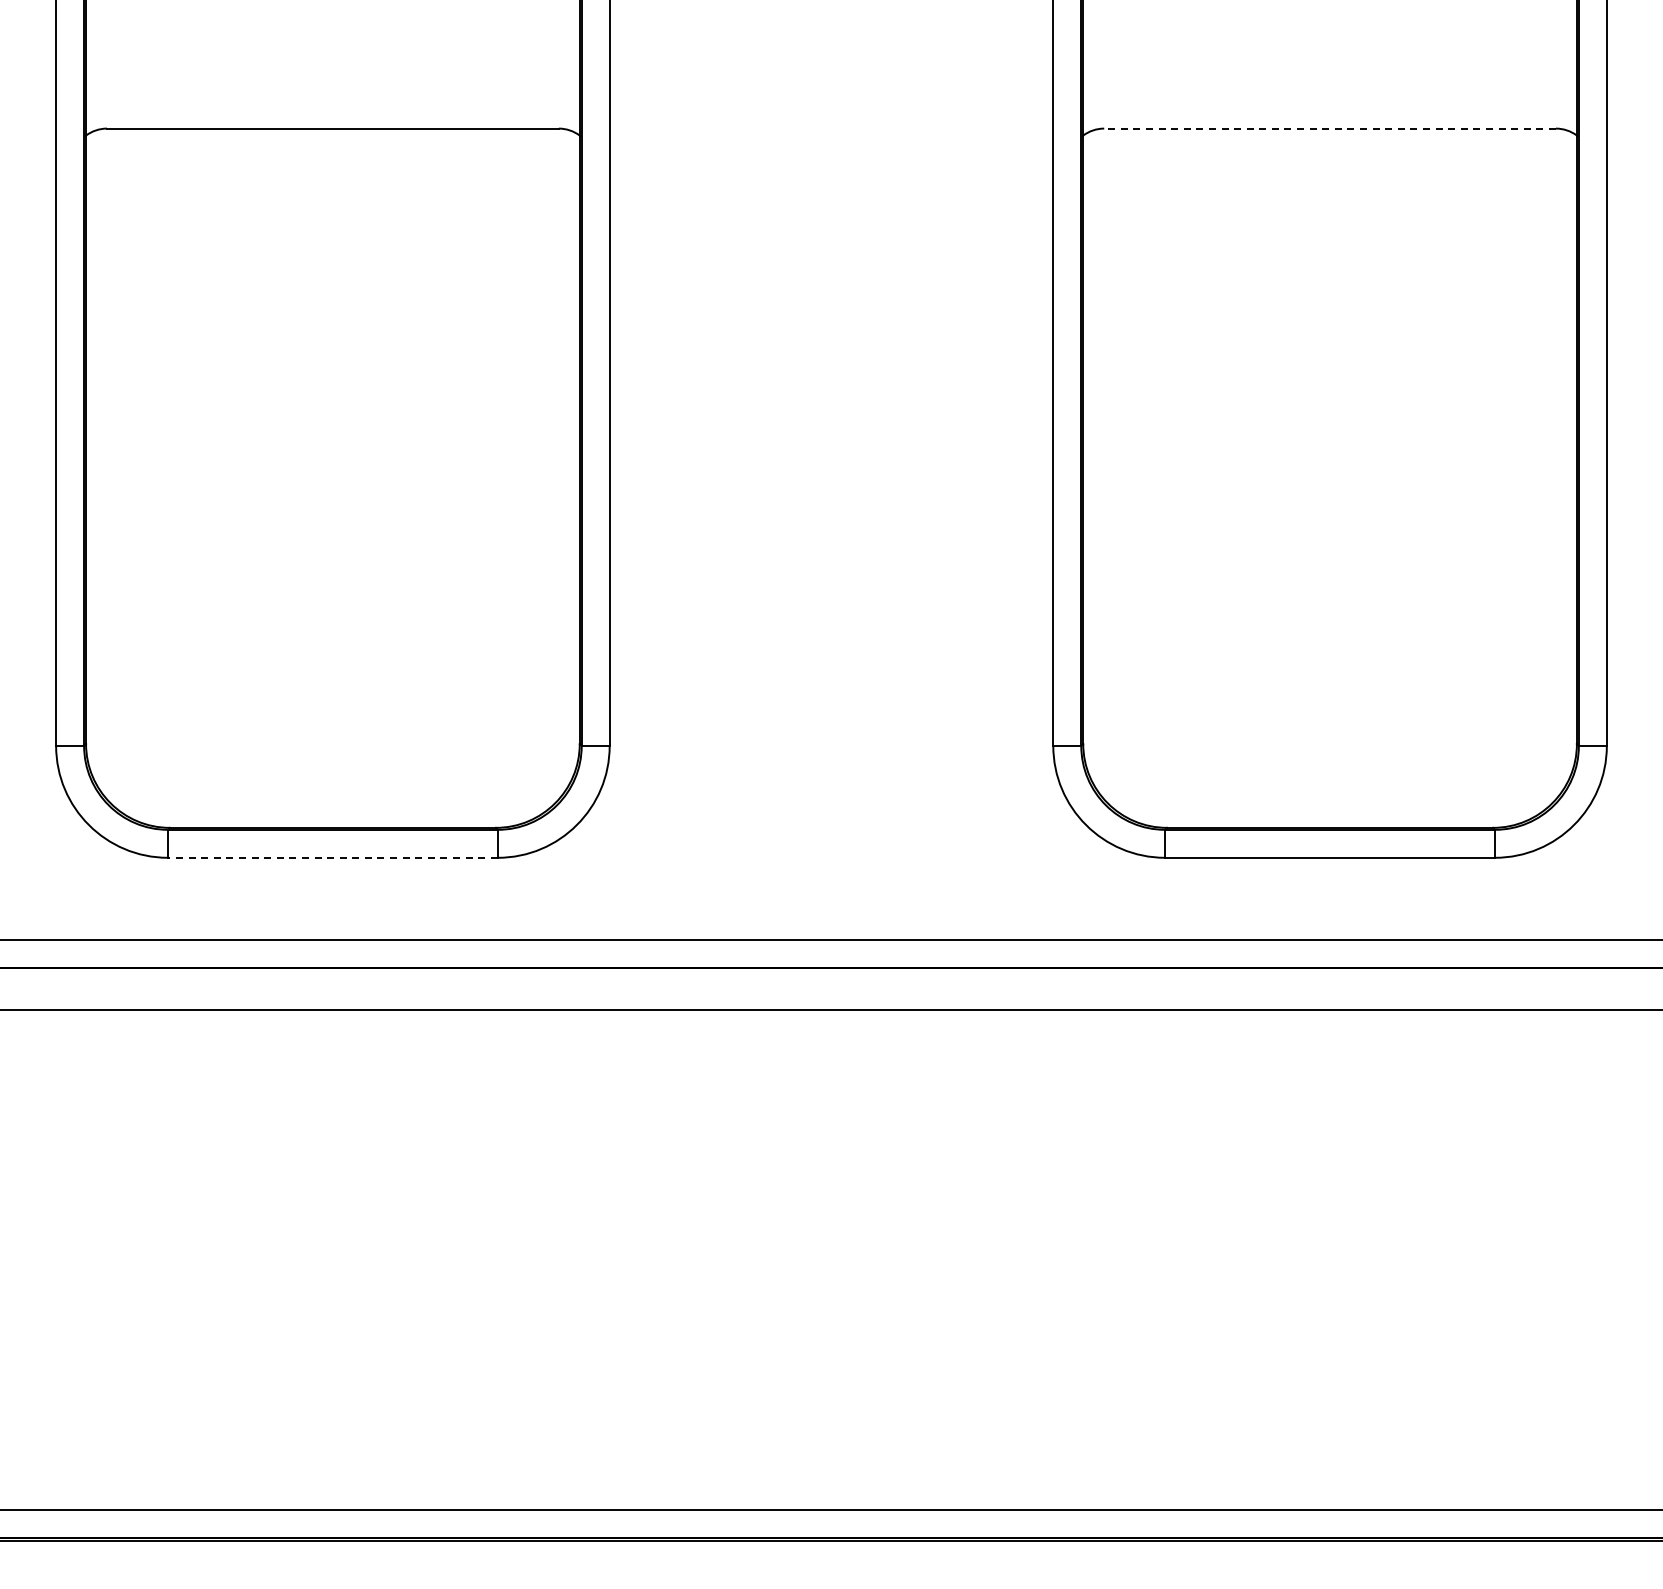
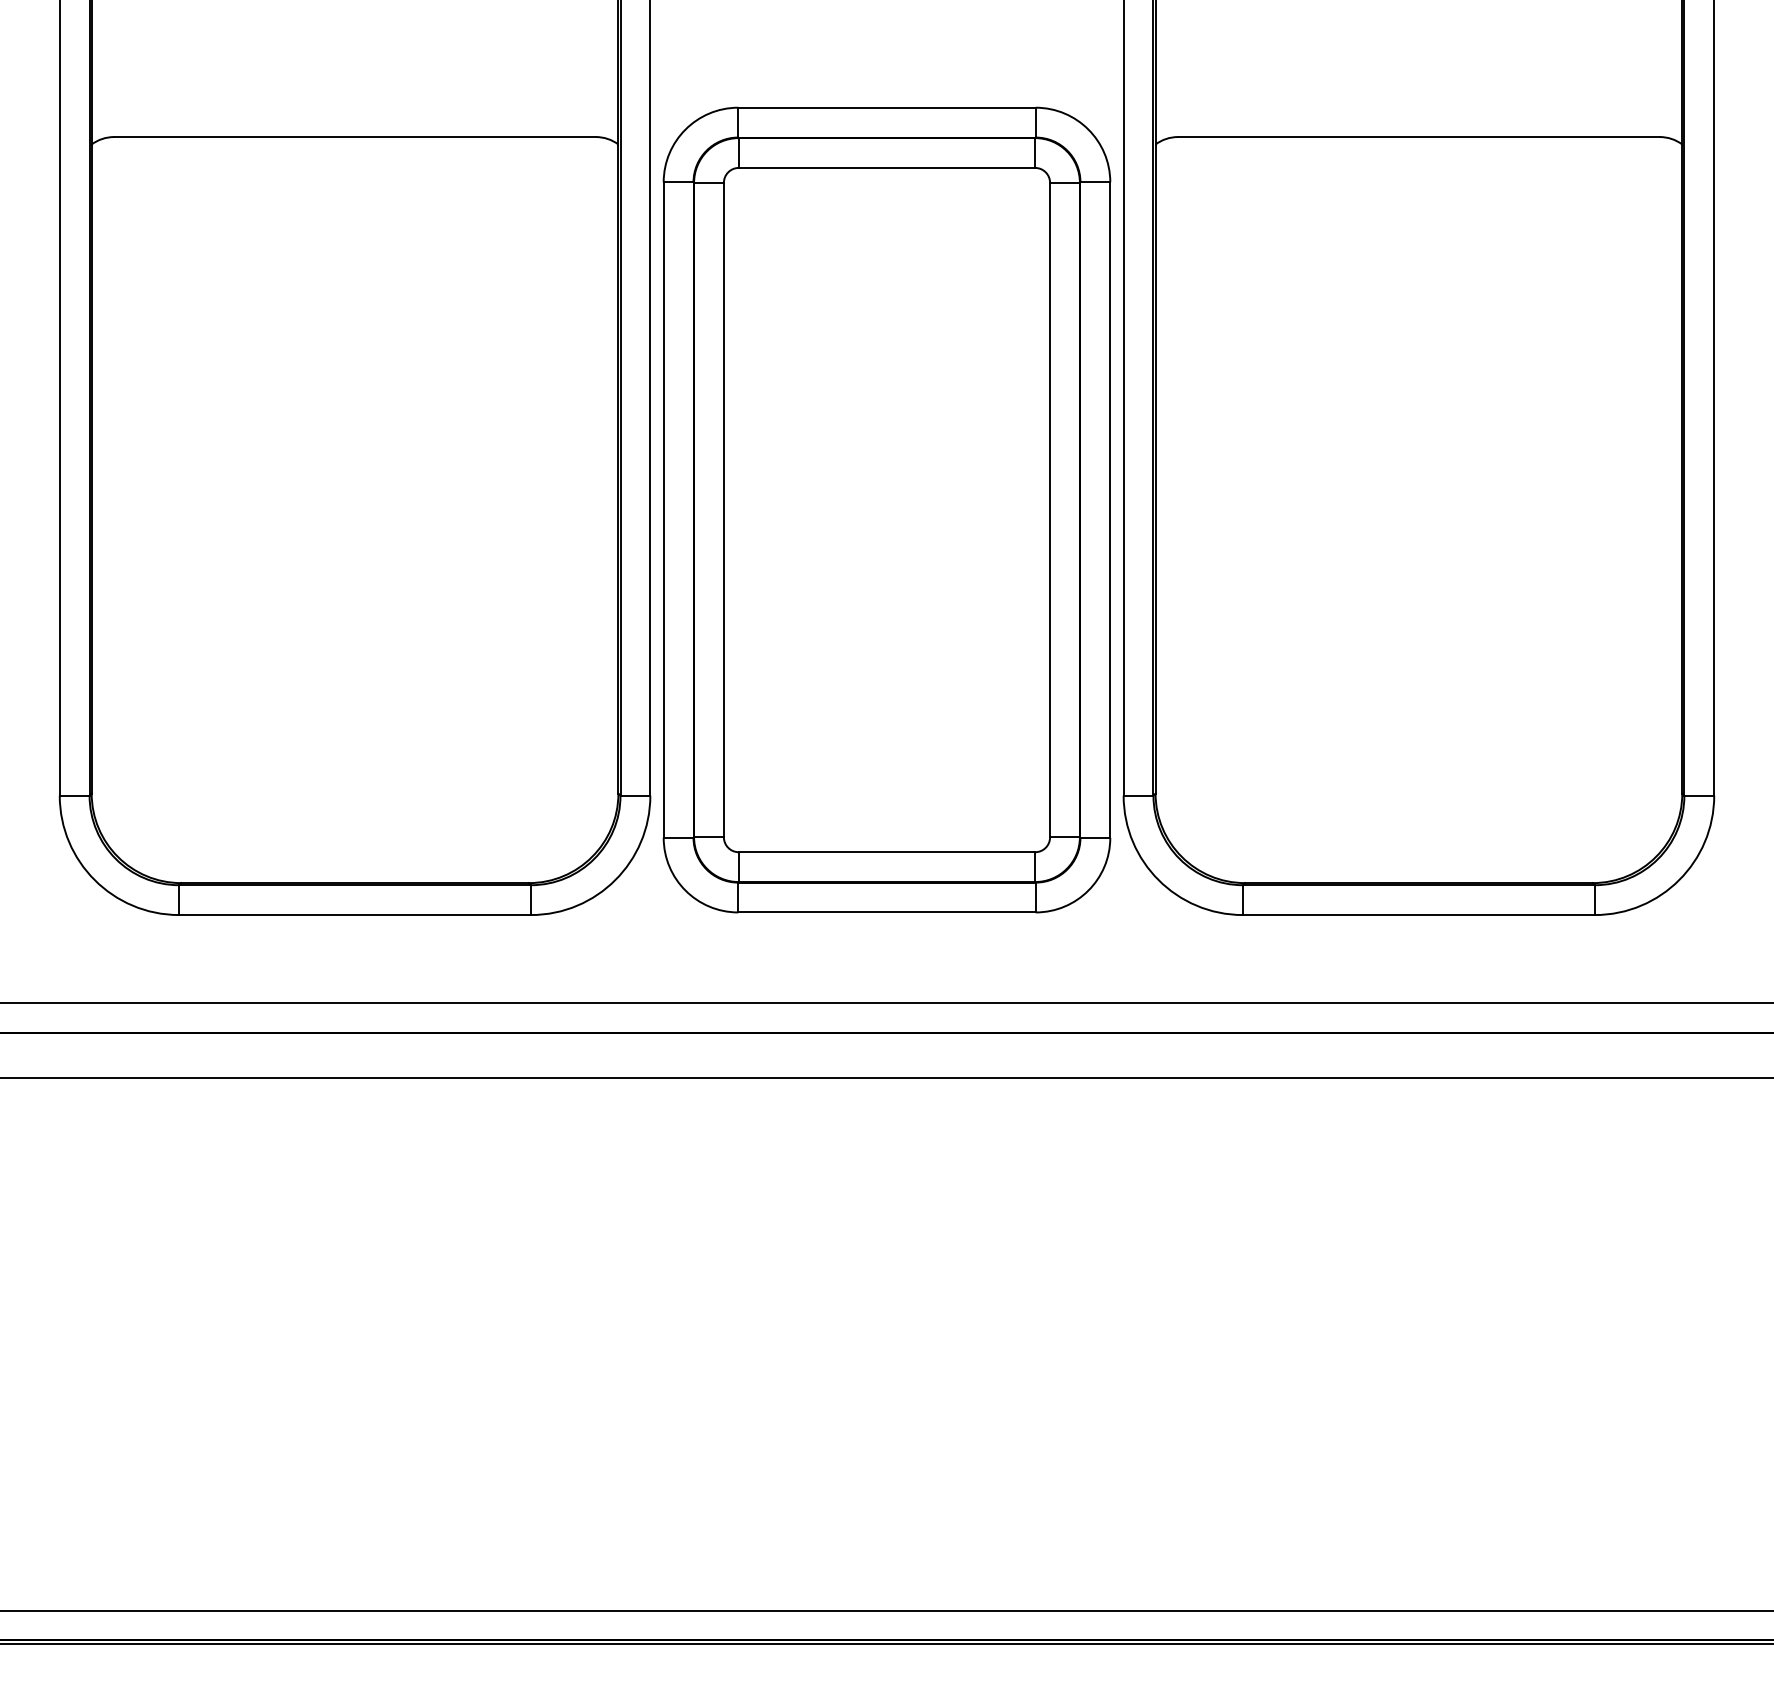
line: (1330, 128) -> (1419, 136), dashed -> solid
part: (831, 478) -> (887, 510), added
line: (332, 857) -> (354, 914), dashed -> solid

